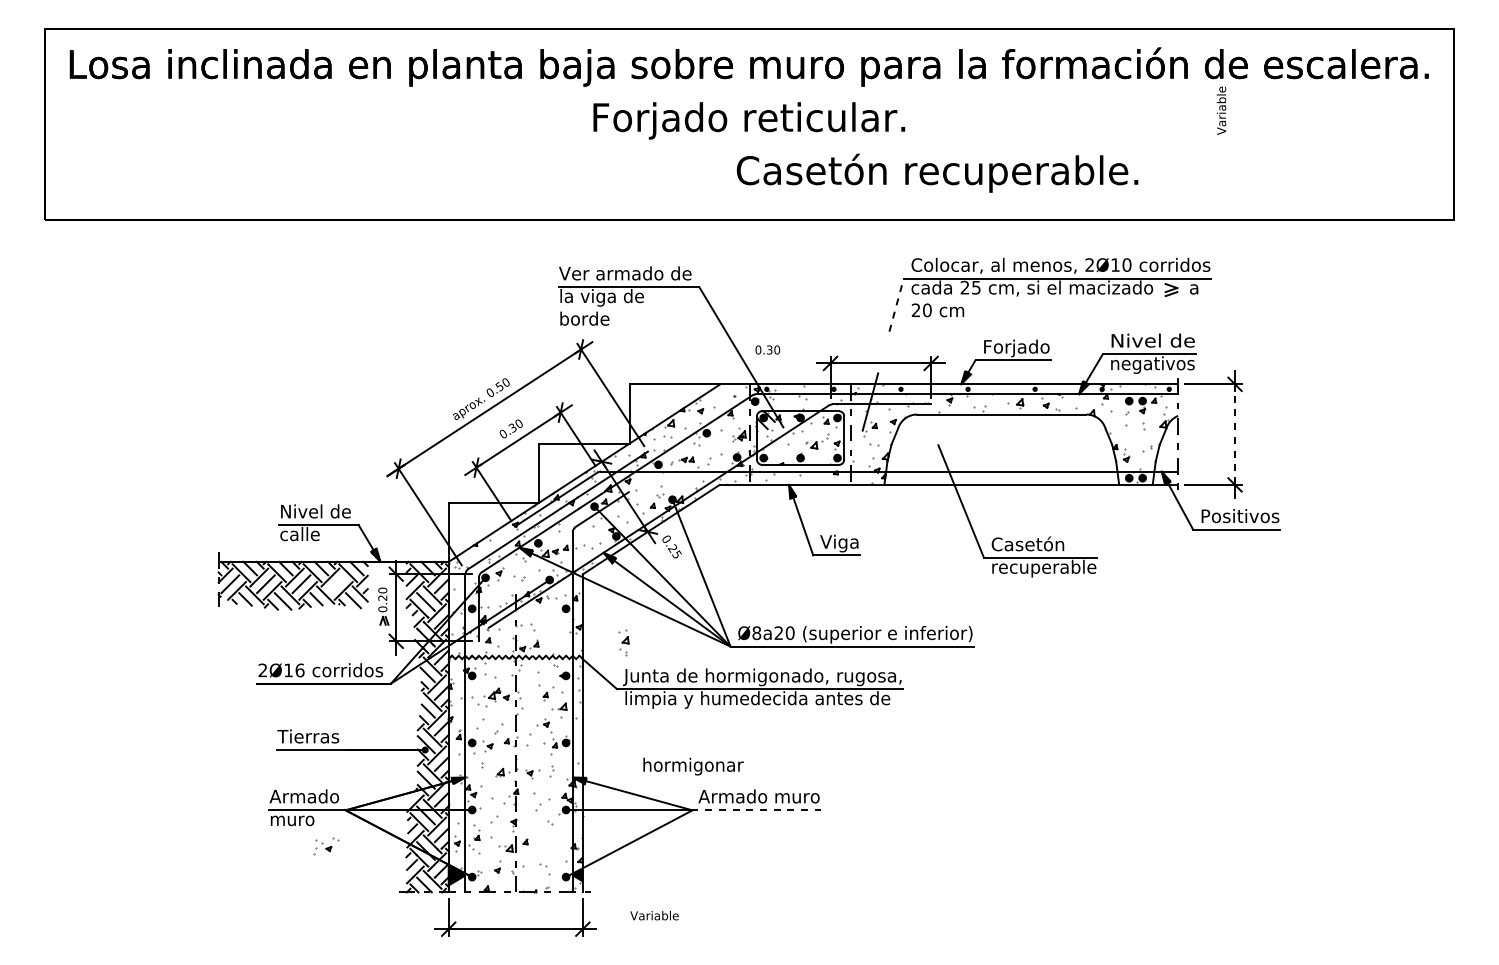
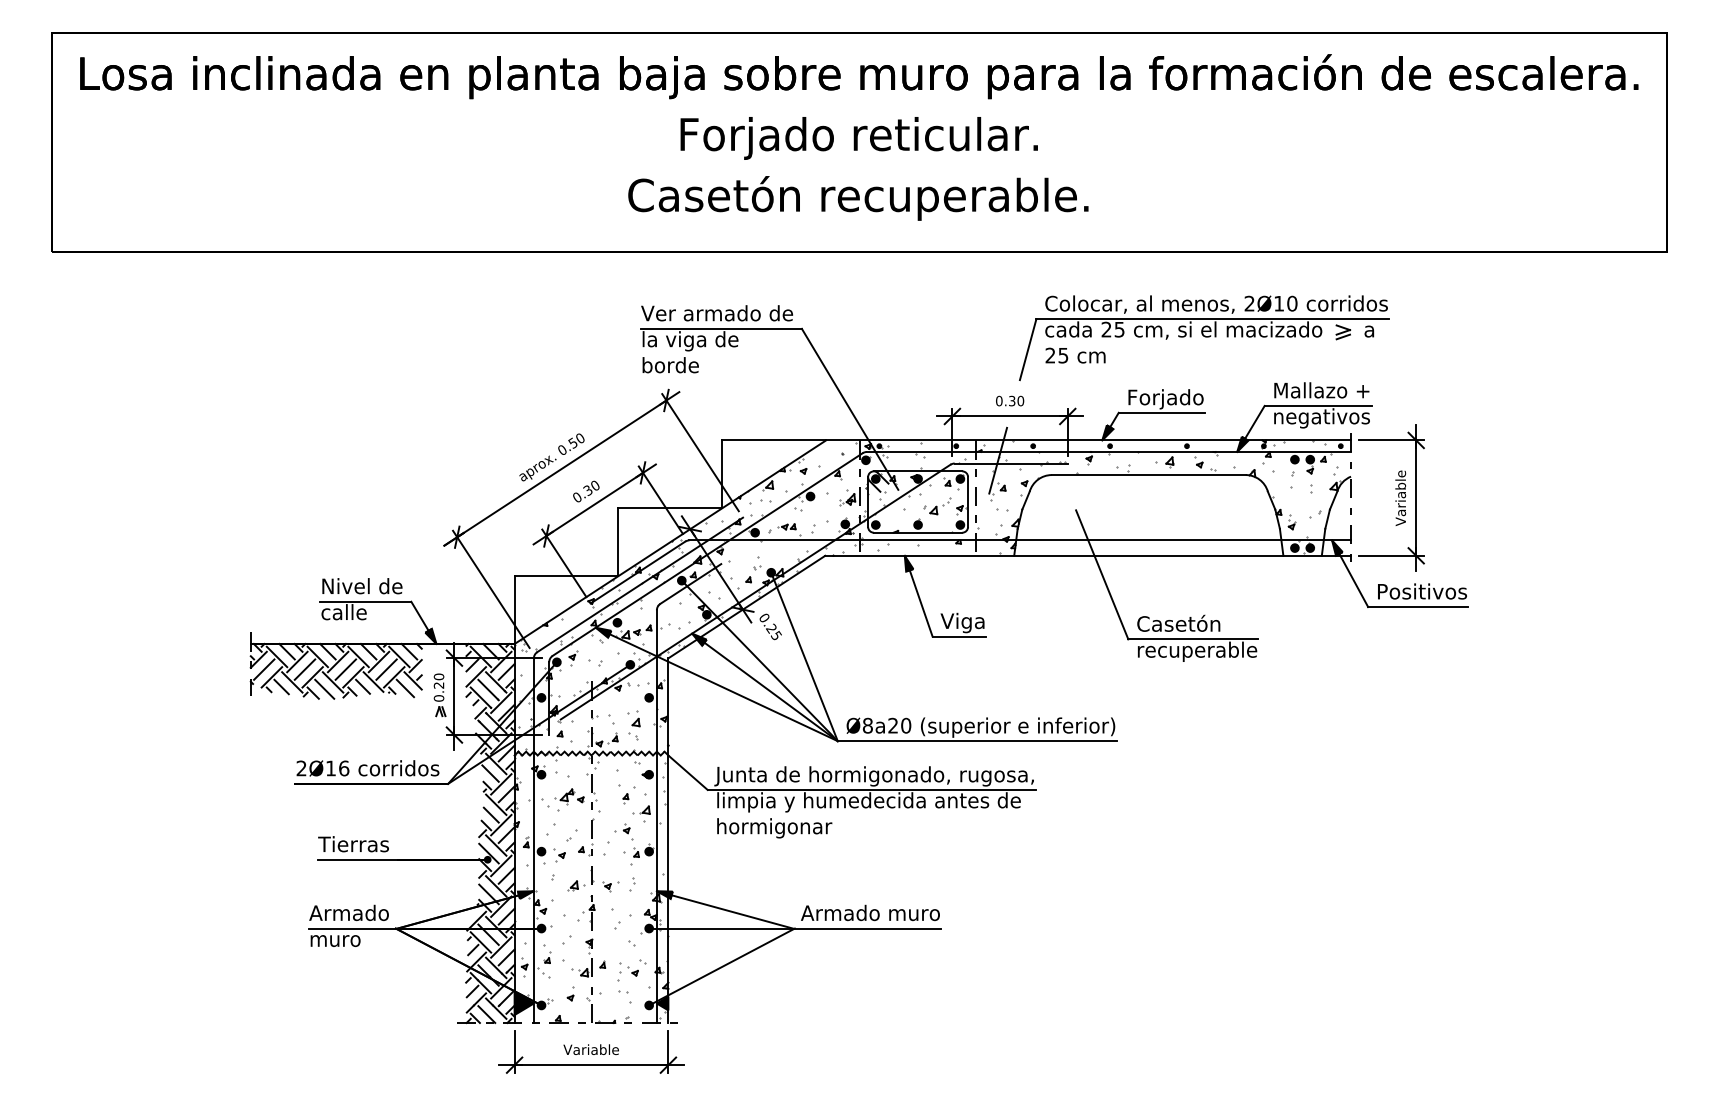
text: (1221, 110) -> (1400, 497), moved
text: (937, 172) -> (858, 197), moved
line: (896, 305) -> (1028, 350), dashed -> solid
text: (927, 310) -> (1063, 355), 20 -> 25
text: (1152, 340) -> (1321, 390), Nivel de -> Mallazo +
text: (767, 349) -> (1009, 400), moved
line: (1235, 434) -> (1416, 497), dashed -> solid
line: (336, 584) -> (385, 669), added
part: (623, 642) -> (633, 724), moved
text: (693, 766) -> (774, 828), moved
line: (756, 810) -> (867, 929), dashed -> solid
part: (326, 846) -> (632, 970), moved
text: (654, 915) -> (591, 1049), moved

